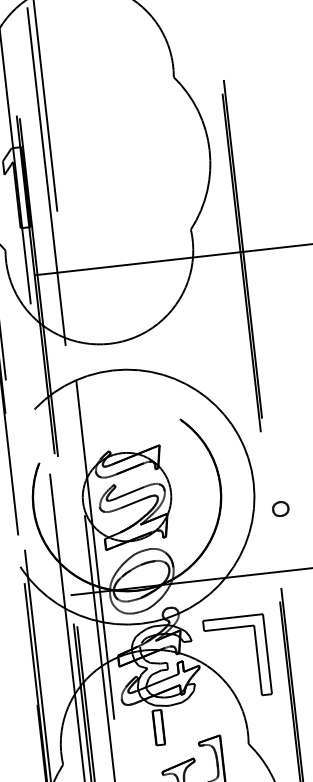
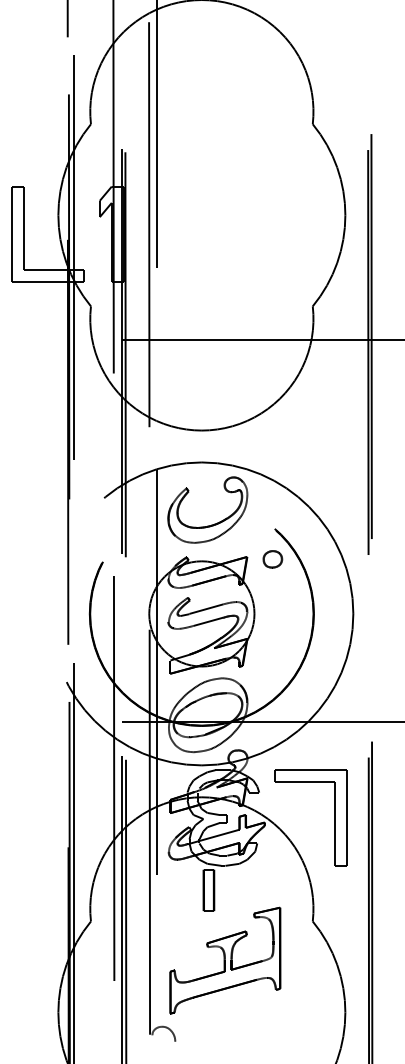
part: (126, 421) -> (211, 524), added
part: (280, 509) -> (272, 559), moved

